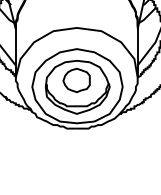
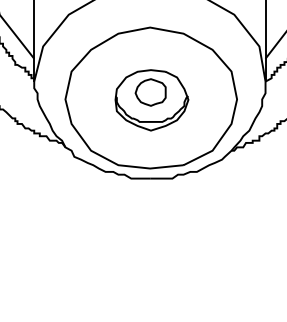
part: (77, 87) -> (151, 100), size x0.6

